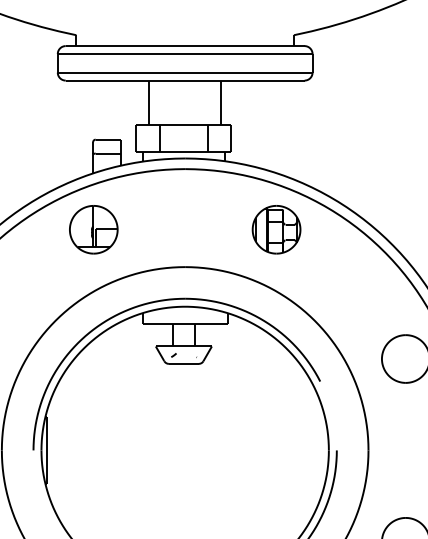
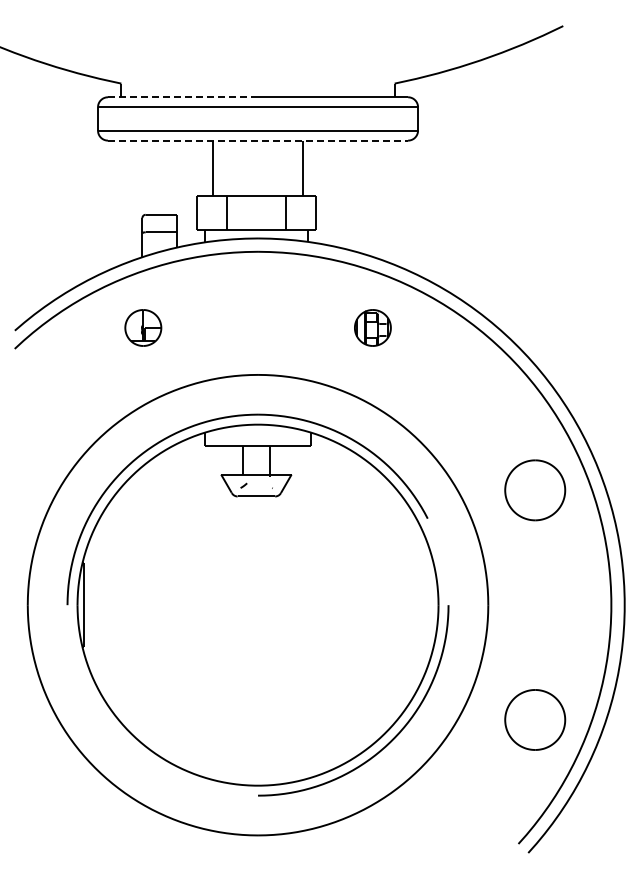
line: (125, 46) -> (182, 97), solid -> dashed
line: (185, 80) -> (258, 140), solid -> dashed
part: (93, 229) -> (143, 327), size x0.6
part: (276, 229) -> (372, 327), size x0.6

